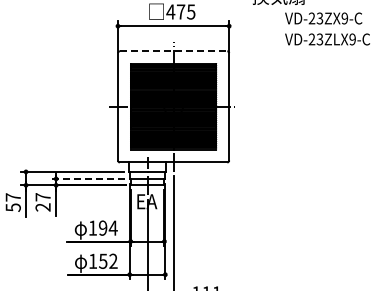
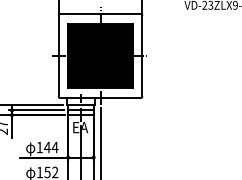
line: (173, 51) -> (100, 14), dashed -> solid
line: (88, 178) -> (36, 110), dashed -> solid
text: (102, 227) -> (46, 146), 194 -> 144

